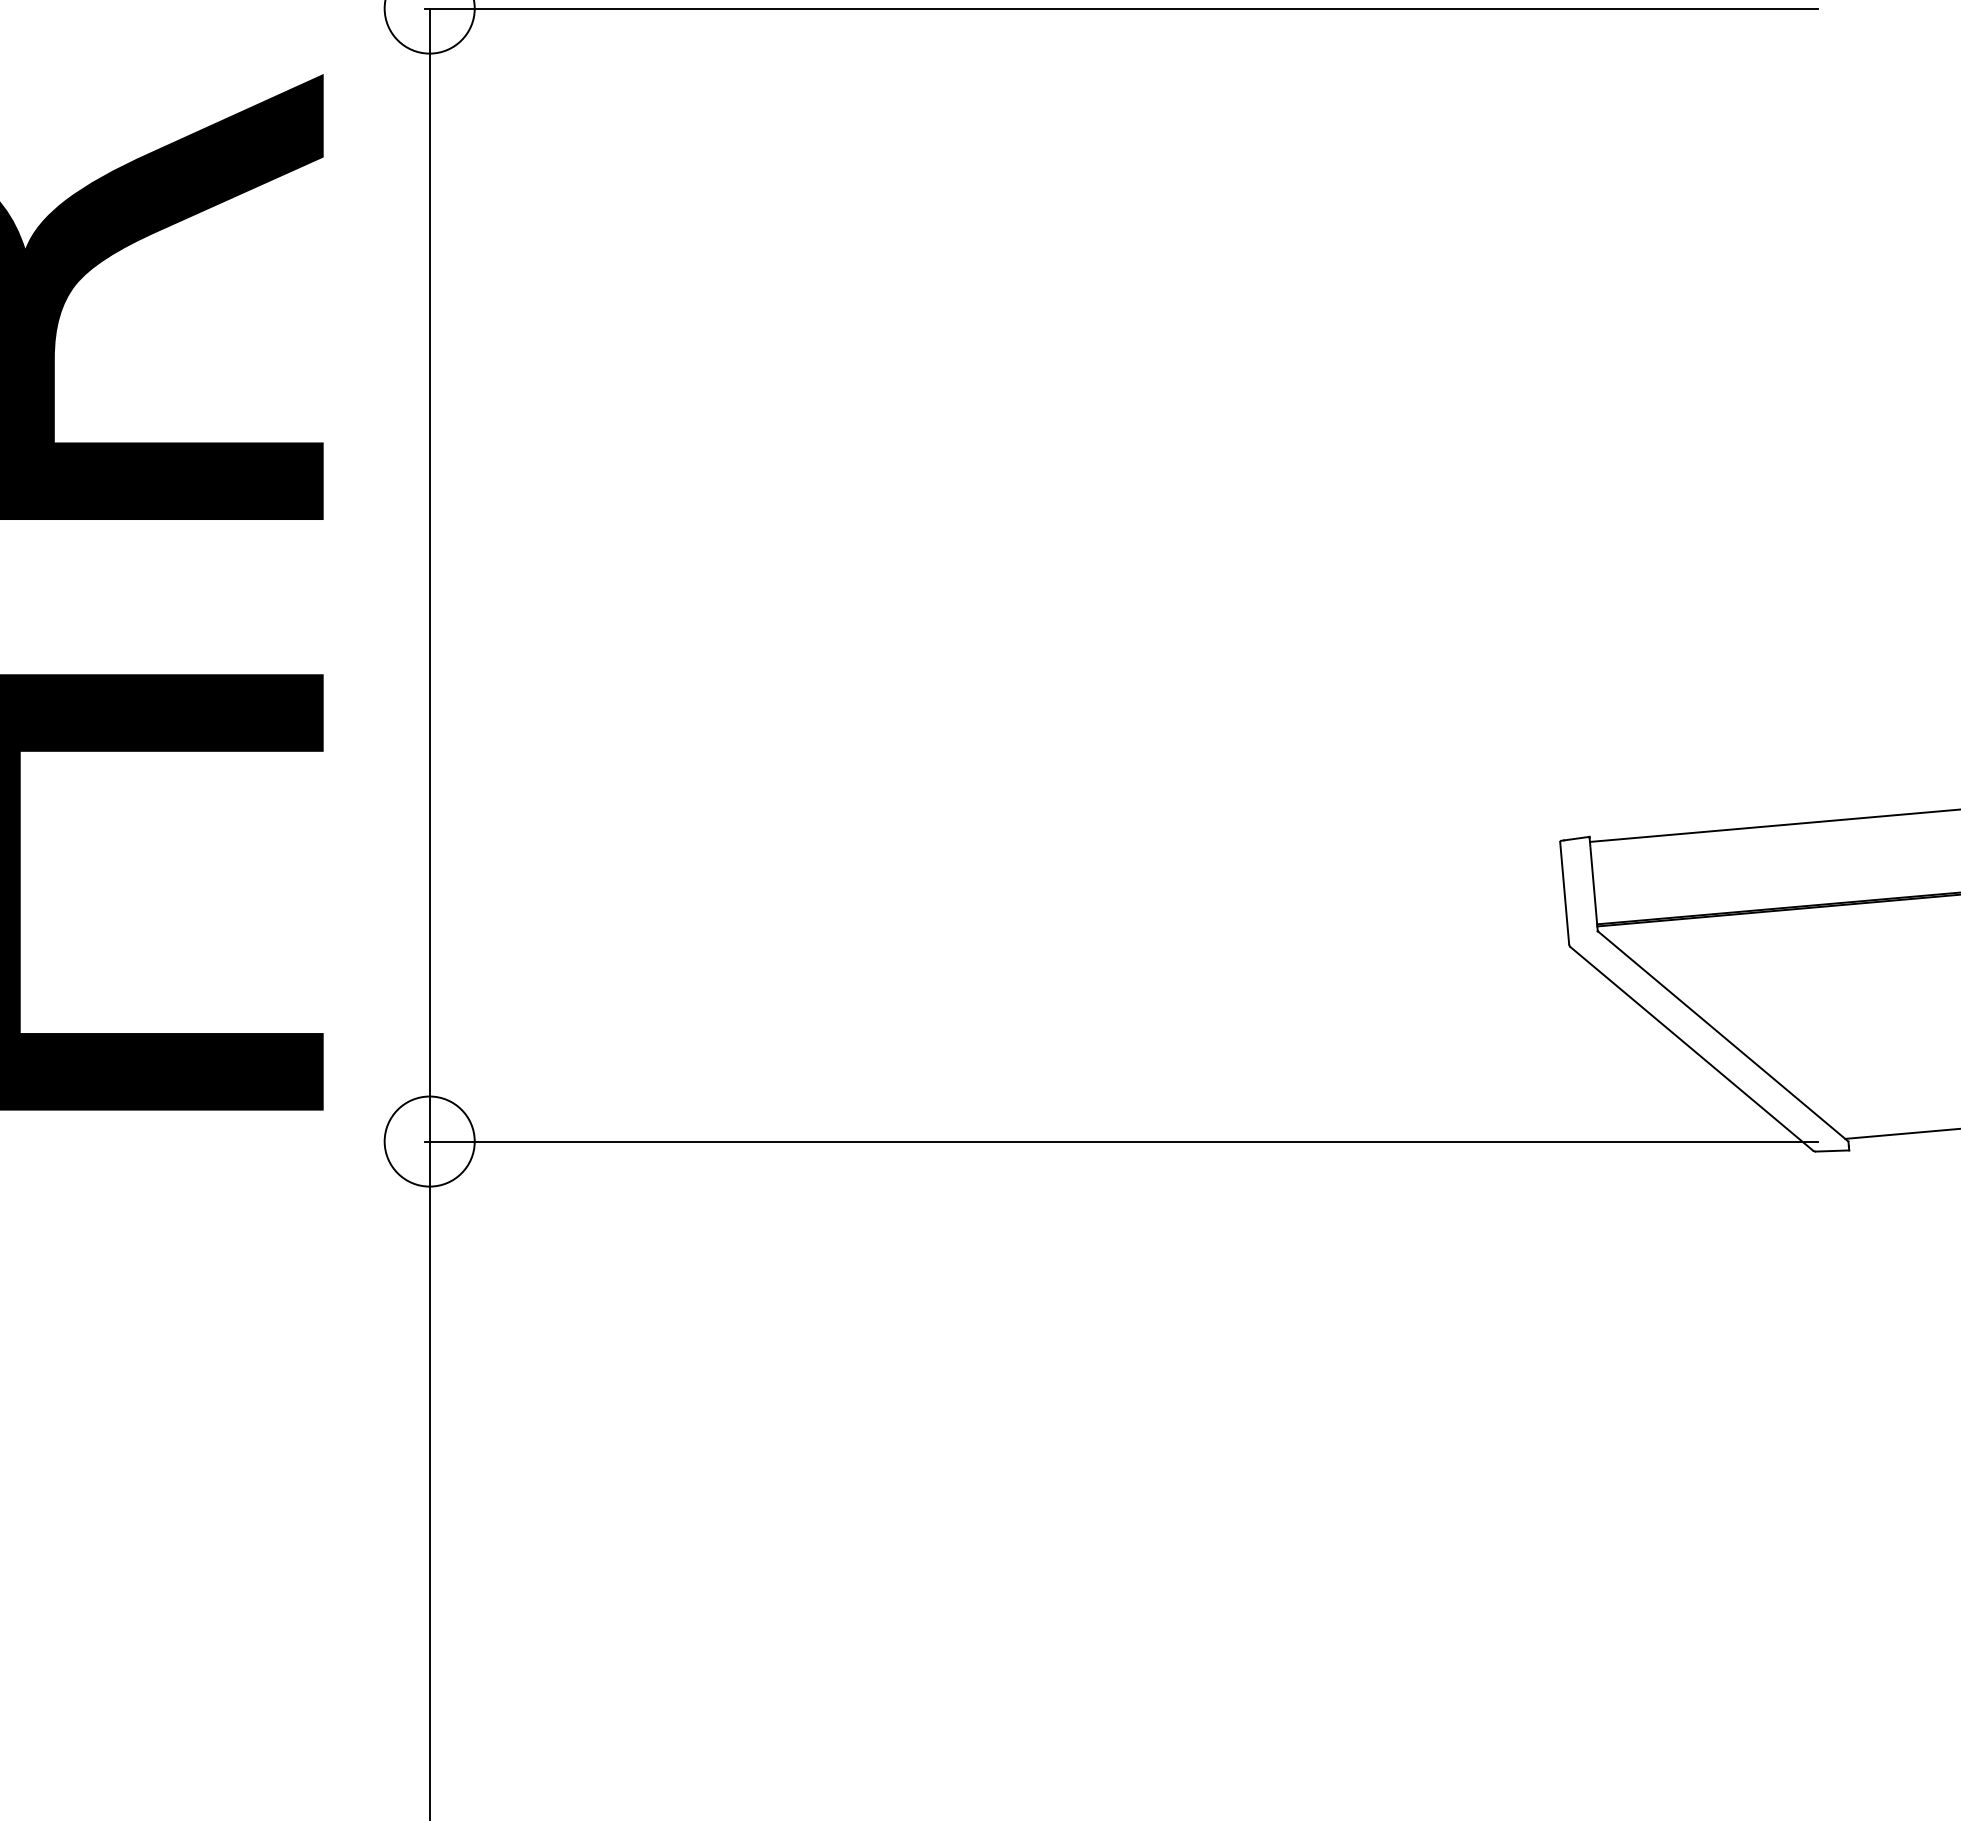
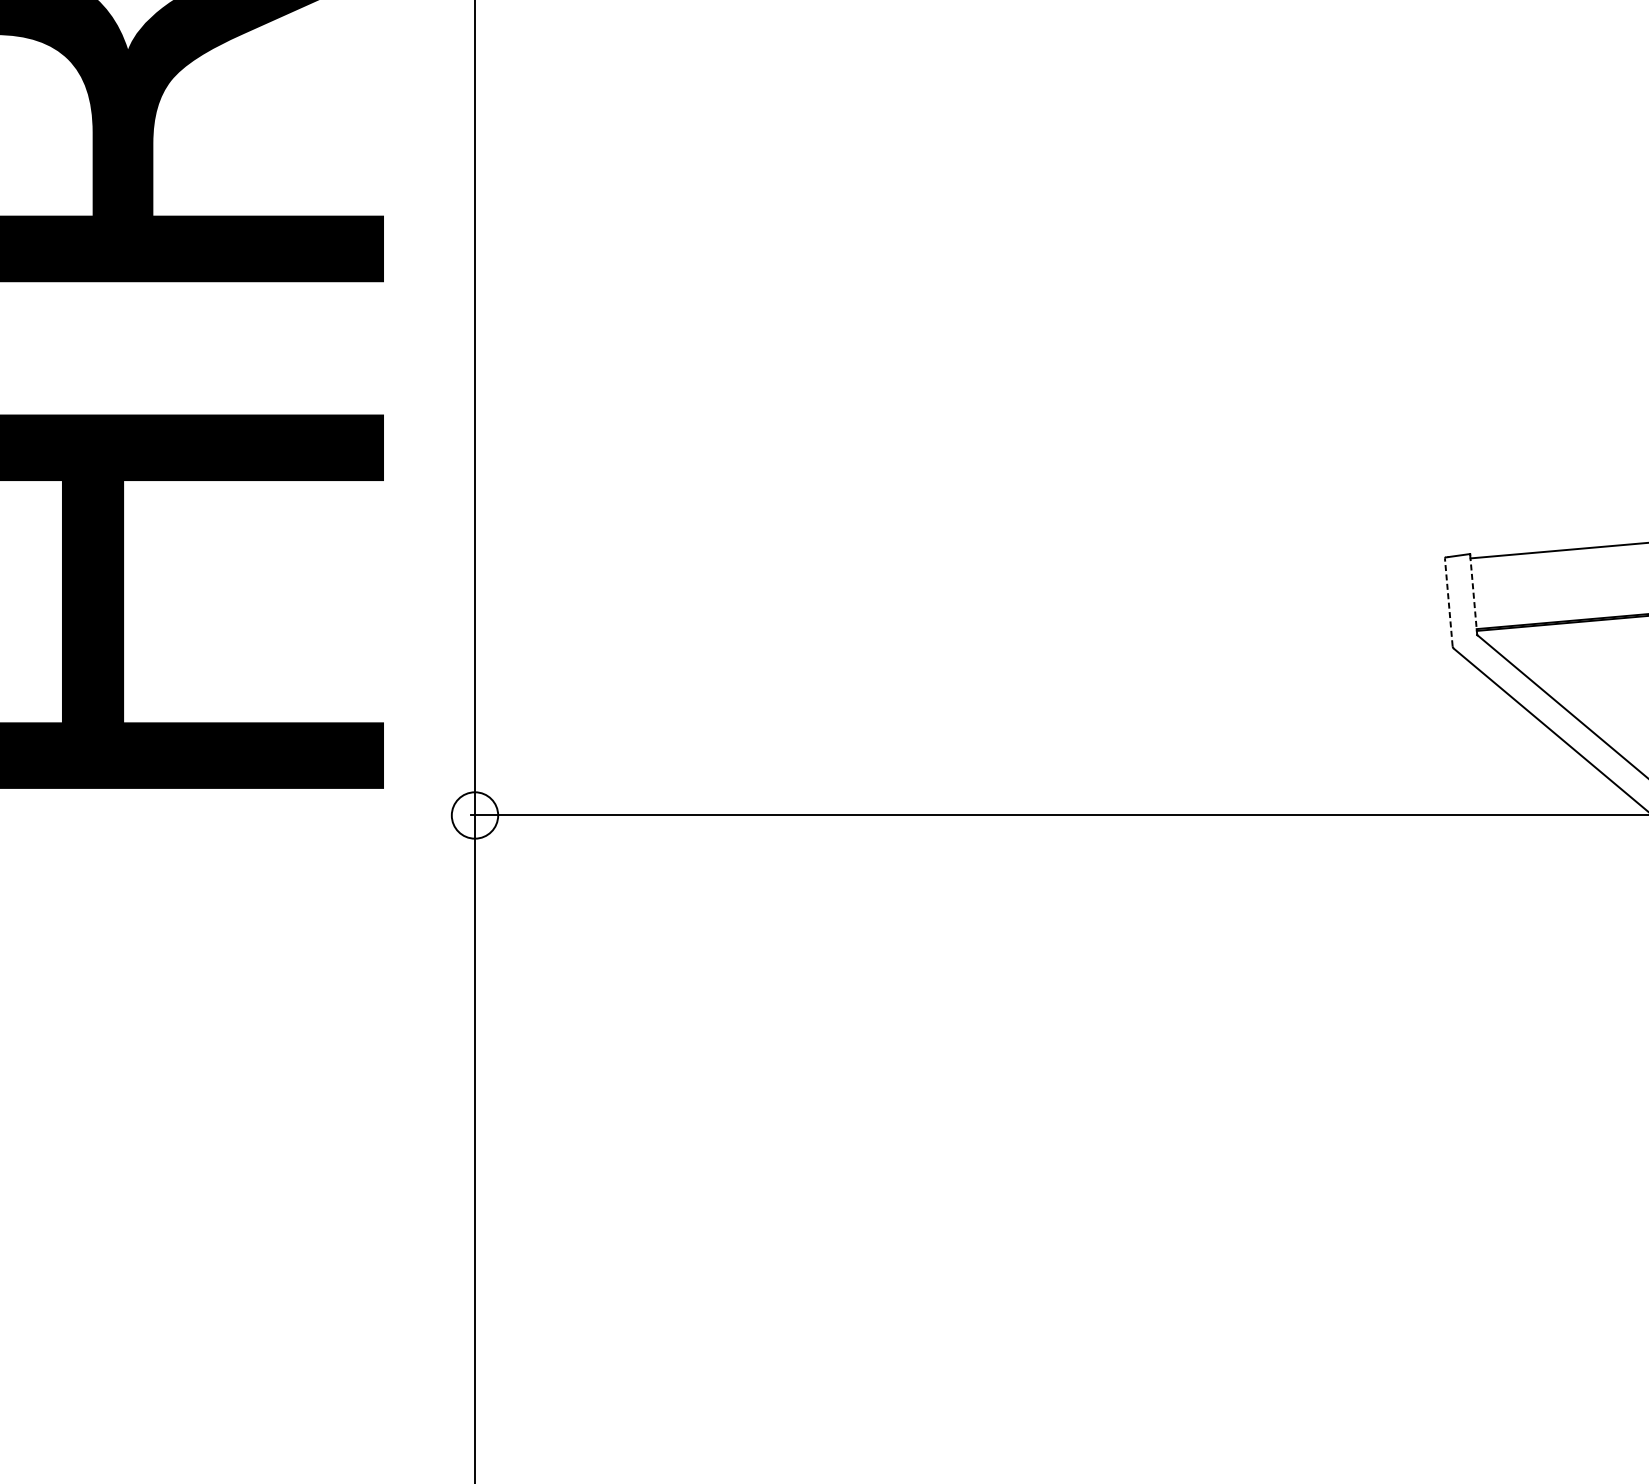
line: (1593, 884) -> (1473, 594), solid -> dashed
line: (1564, 892) -> (1448, 601), solid -> dashed
circle: (429, 1141) -> (474, 815), size x0.6

